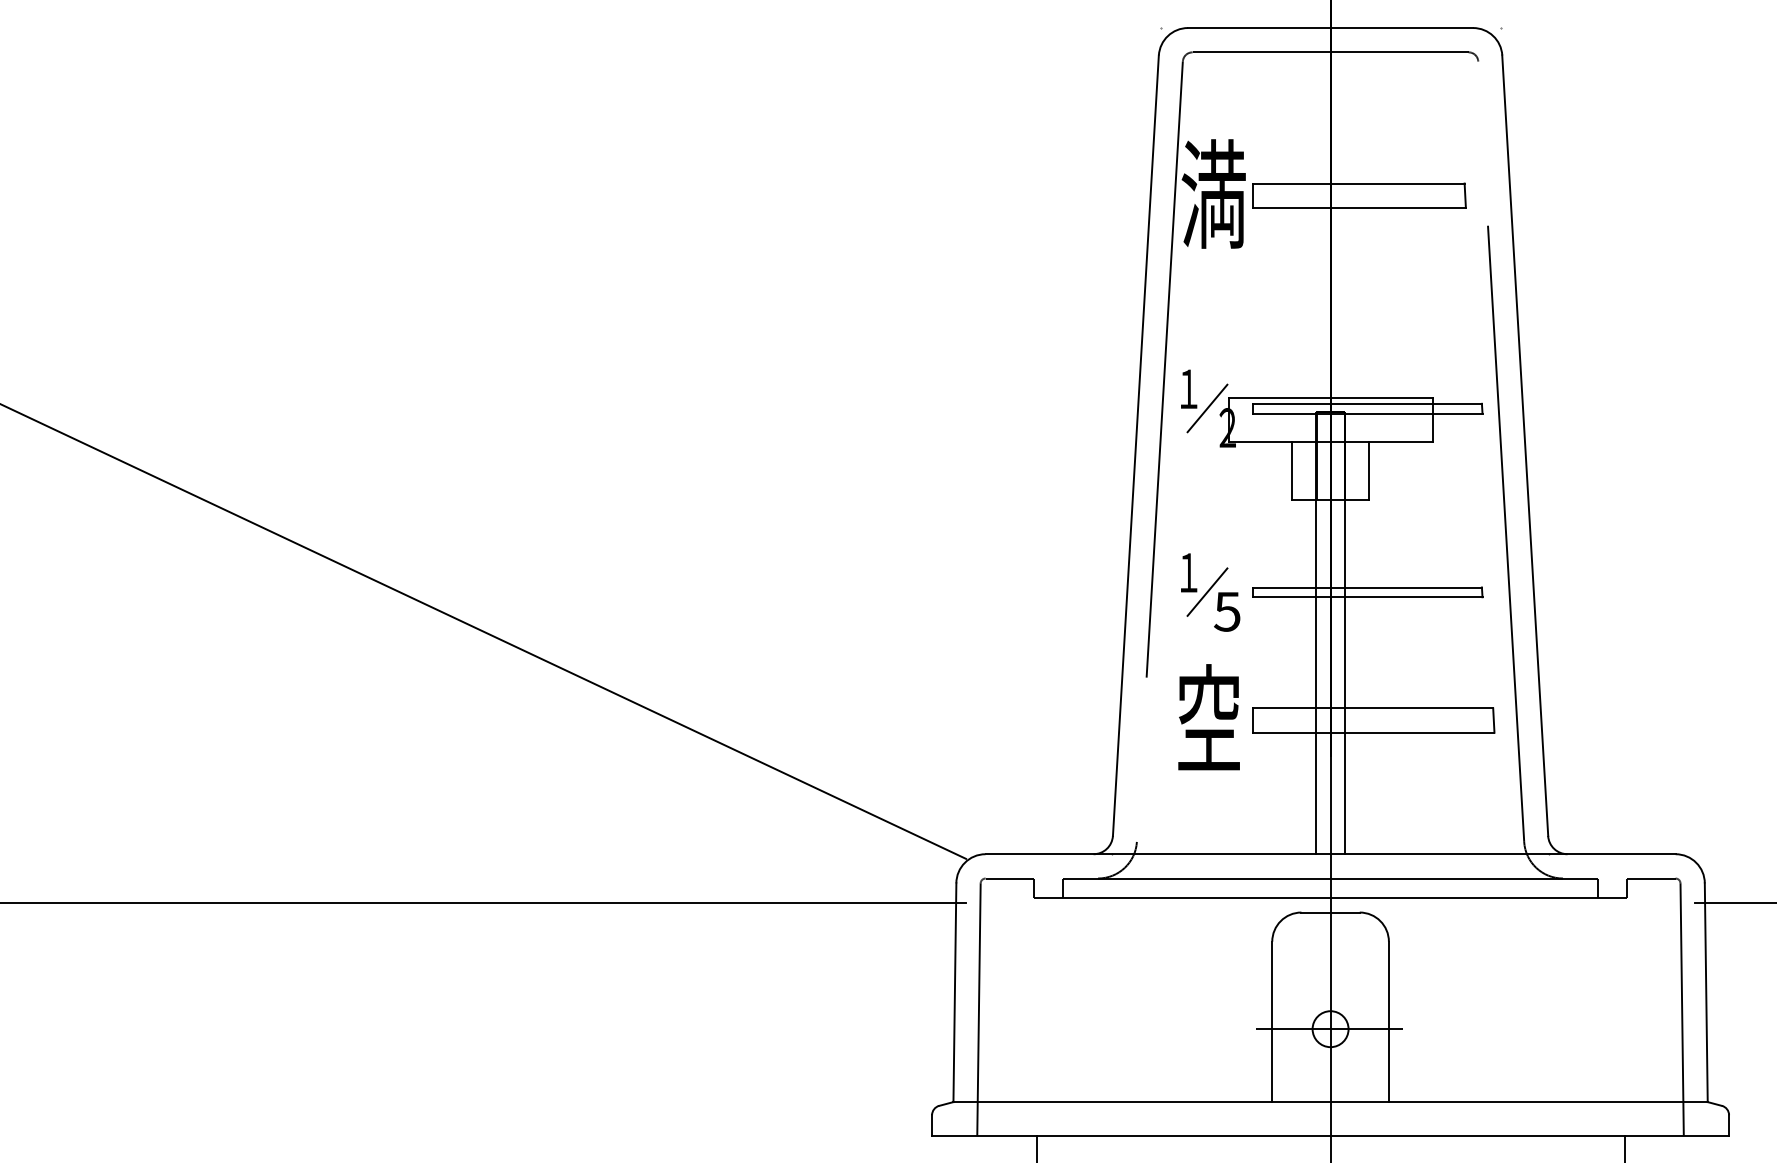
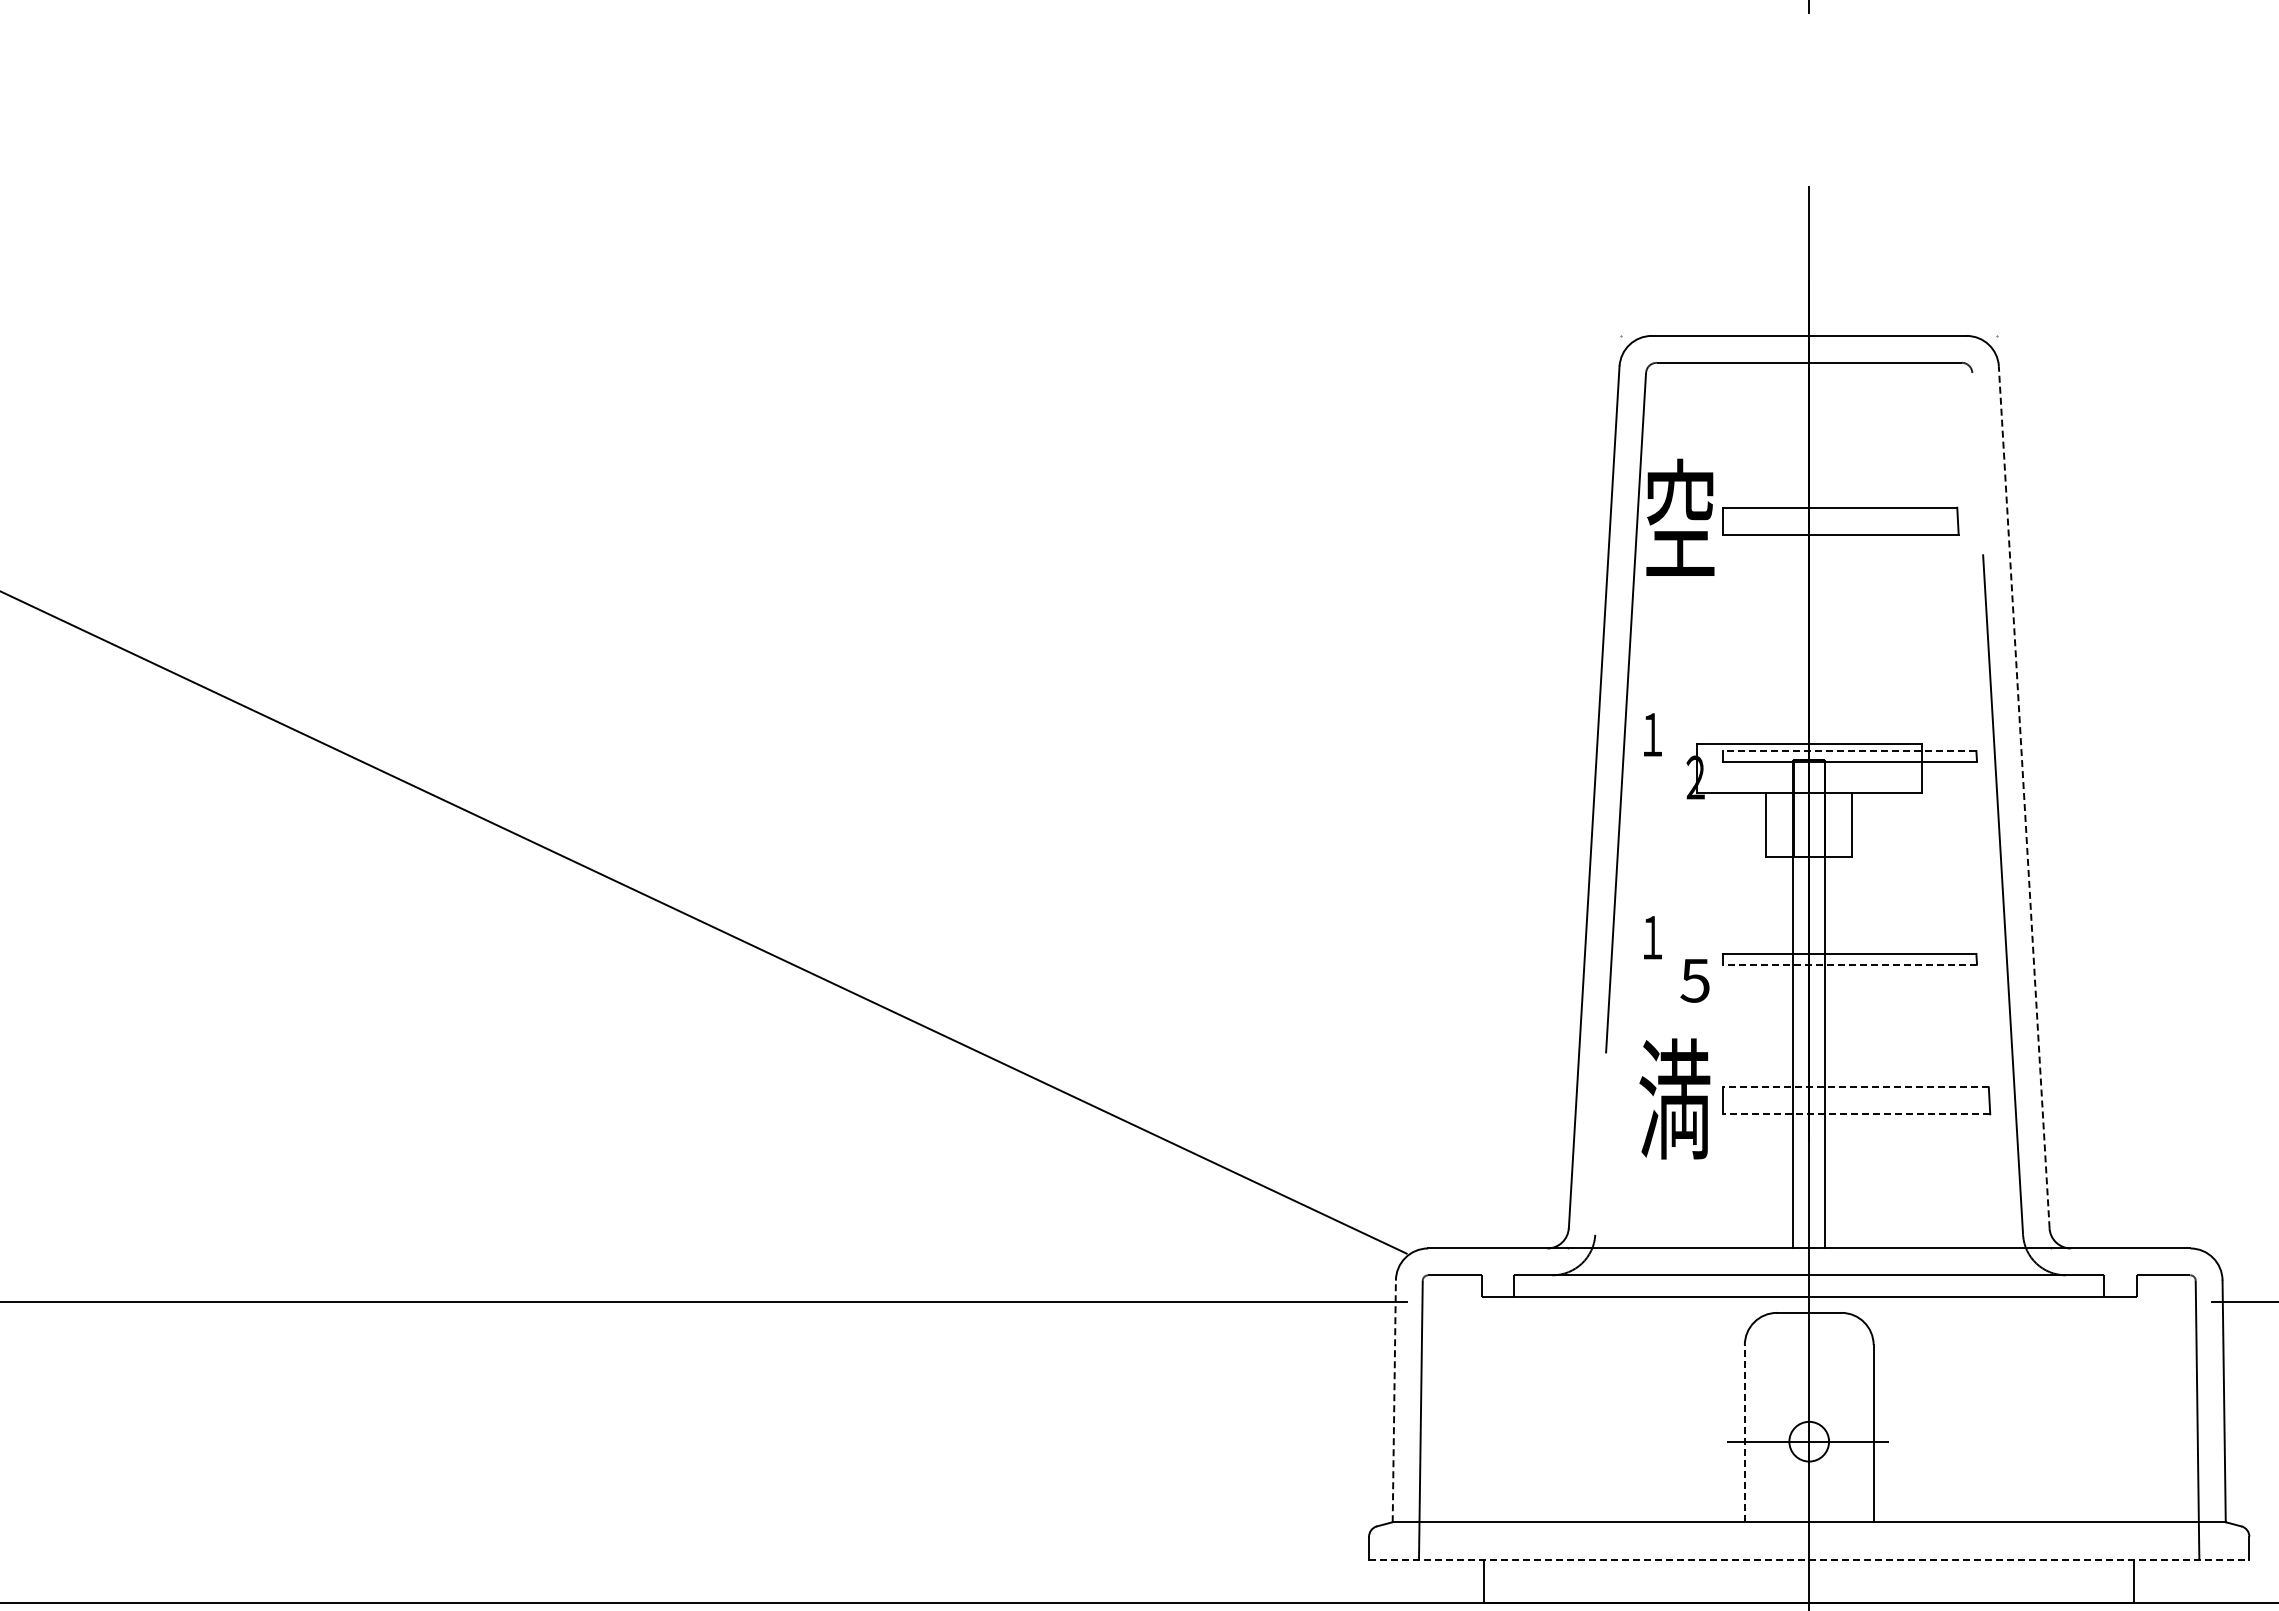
text: (1213, 193) -> (1679, 518), 満 -> 空
line: (1367, 403) -> (1849, 750), solid -> dashed
line: (1207, 407) -> (1673, 755), removed
line: (1525, 445) -> (2024, 797), solid -> dashed
line: (1207, 591) -> (1673, 958), removed
line: (1367, 597) -> (1850, 964), solid -> dashed
line: (1373, 708) -> (1856, 1087), solid -> dashed
text: (1208, 718) -> (1674, 1098), 空 -> 満
line: (1373, 732) -> (1856, 1114), solid -> dashed
line: (955, 992) -> (1394, 1401), solid -> dashed
line: (1271, 1021) -> (1744, 1433), solid -> dashed
line: (1330, 1135) -> (1809, 1559), solid -> dashed

